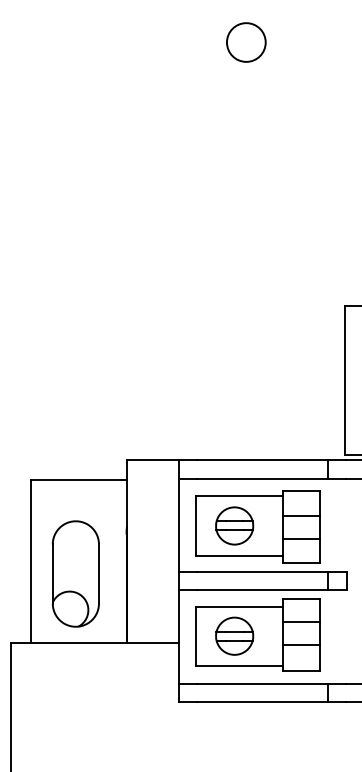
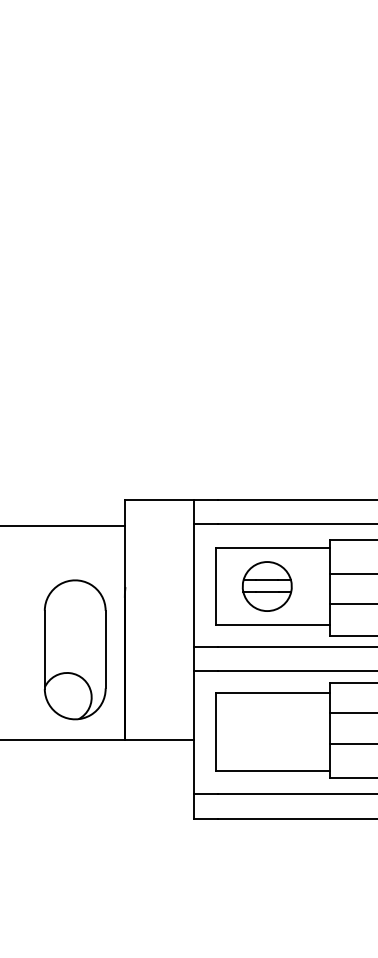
part: (75, 573) -> (74, 649), moved
part: (234, 635) -> (267, 730), removed

